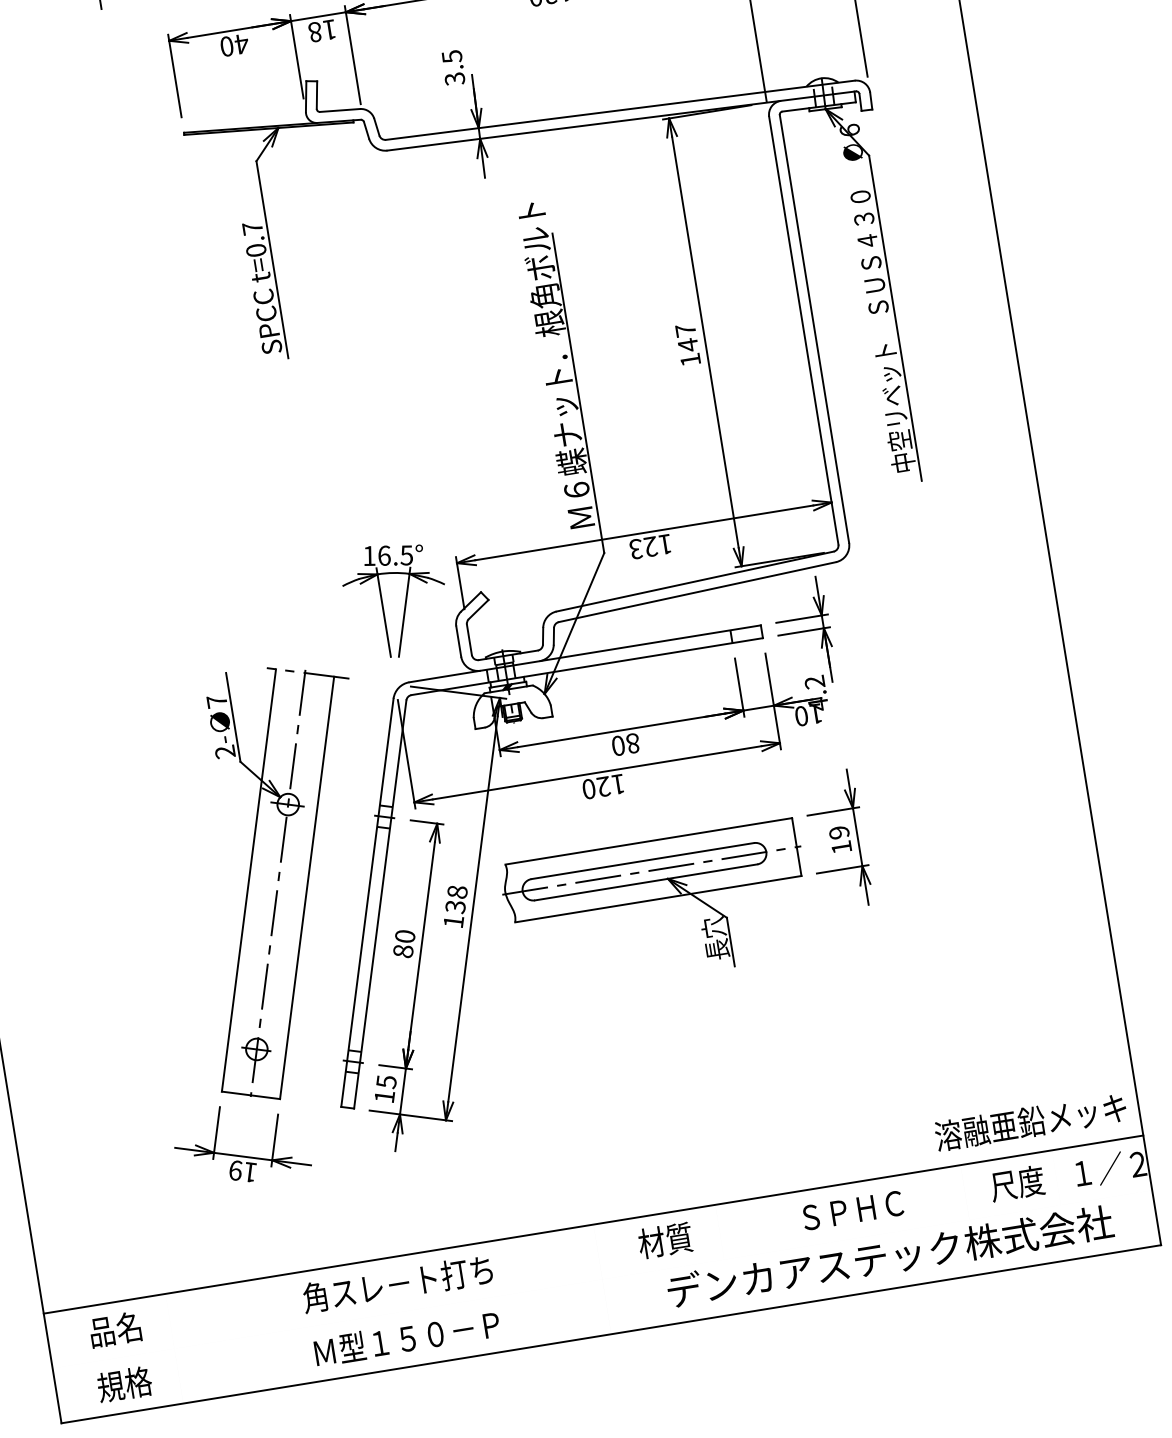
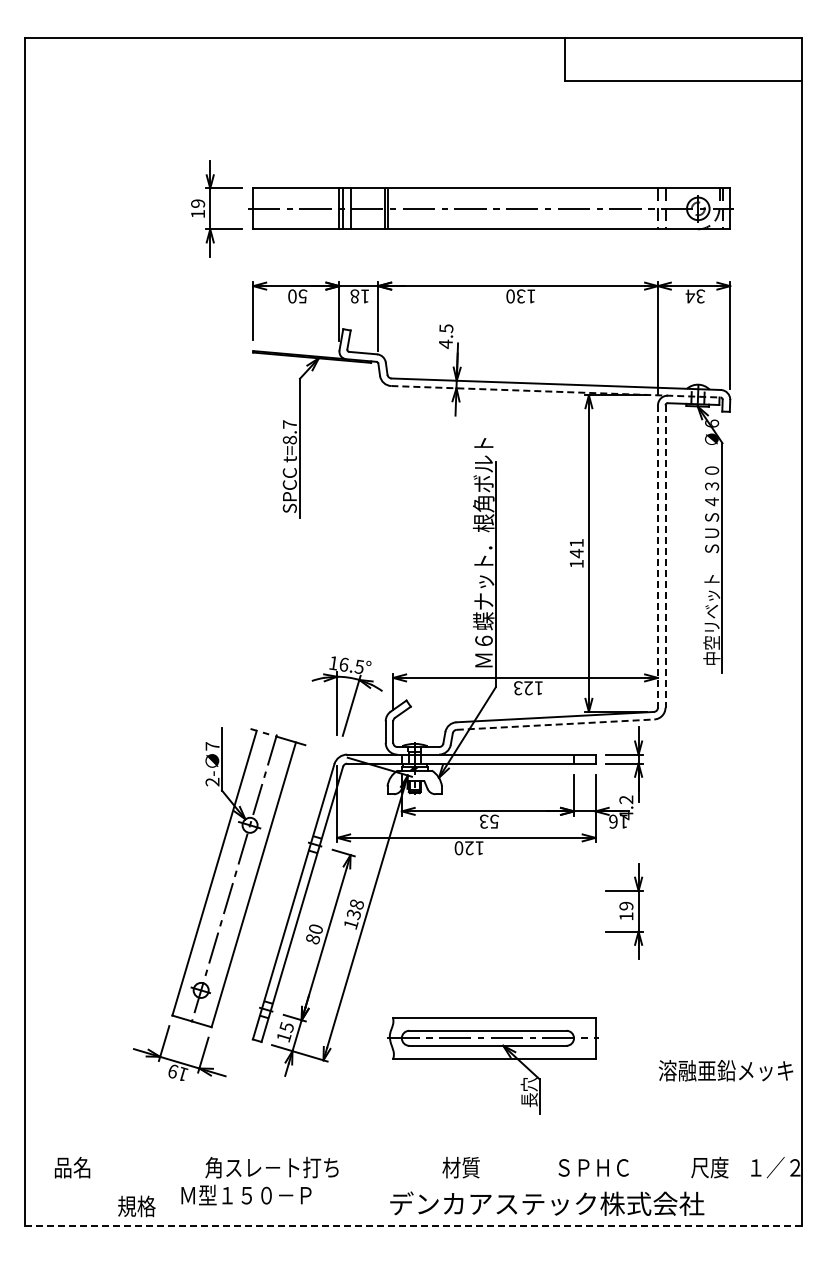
text: (241, 44) -> (302, 296), 40 -> 50
text: (454, 79) -> (445, 344), 3.5 -> 4.5
line: (620, 120) -> (555, 391), solid -> dashed
text: (255, 249) -> (289, 439), t=0.7 -> t=8.7
text: (685, 329) -> (576, 542), 147 -> 141
line: (814, 330) -> (665, 557), solid -> dashed
line: (803, 332) -> (657, 557), solid -> dashed
line: (697, 591) -> (555, 724), solid -> dashed
text: (801, 715) -> (613, 821), 10 -> 16
text: (624, 744) -> (488, 821), 80 -> 53
part: (657, 909) -> (492, 1065), moved
text: (1031, 1121) -> (726, 1070), moved
line: (593, 1224) -> (413, 1148), removed
text: (890, 1256) -> (547, 1203), moved
line: (611, 1334) -> (413, 1226), solid -> dashed
text: (407, 1337) -> (246, 1194), moved
text: (124, 1384) -> (136, 1206), moved

